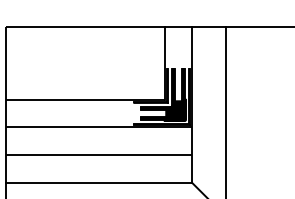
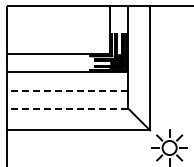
line: (99, 155) -> (67, 90), solid -> dashed
line: (99, 182) -> (67, 108), solid -> dashed

